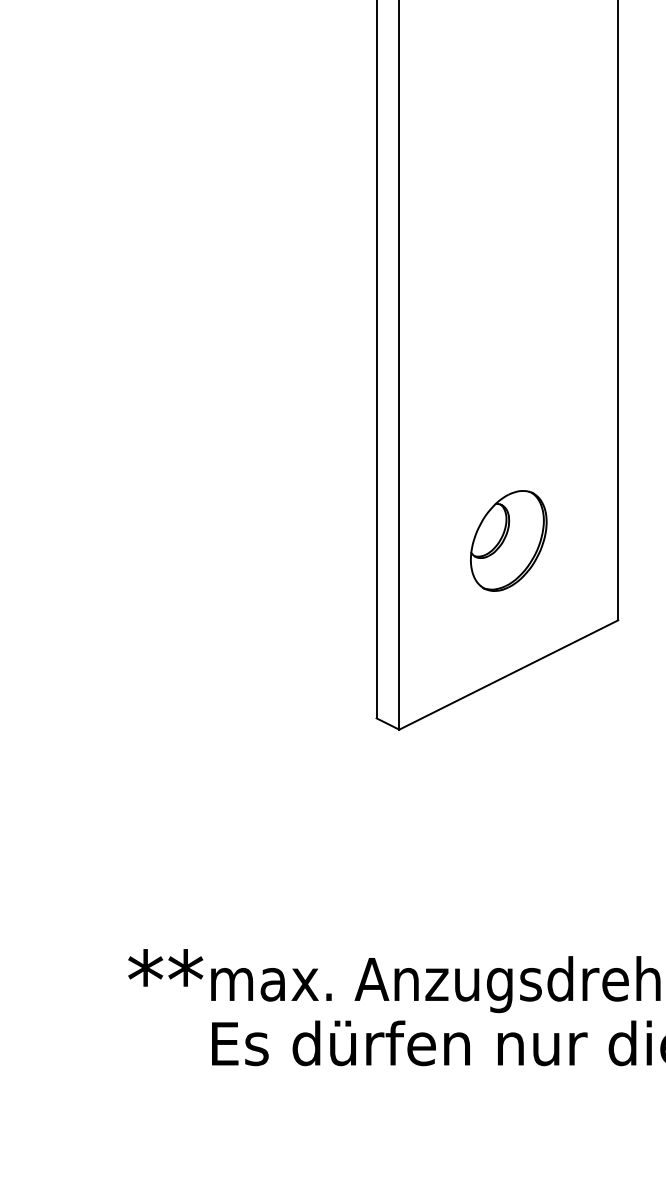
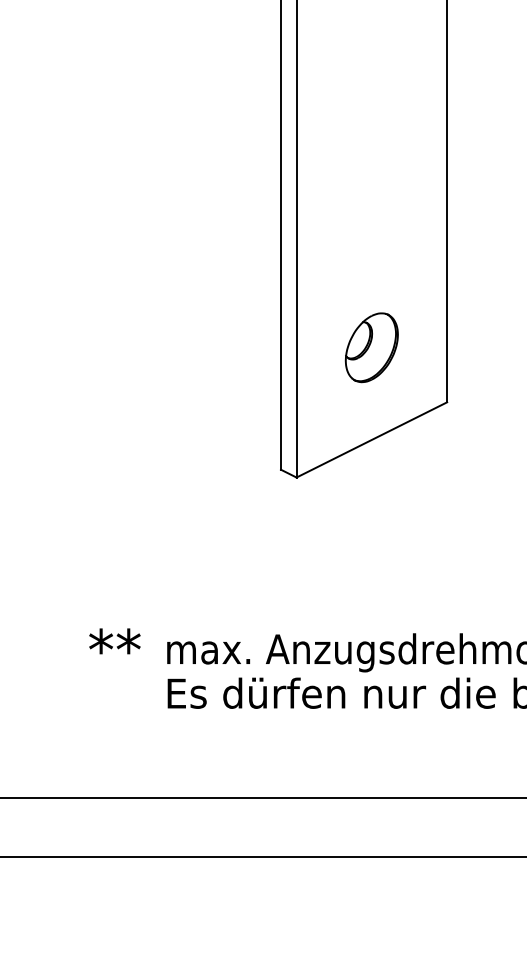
text: (165, 968) -> (114, 641), moved

